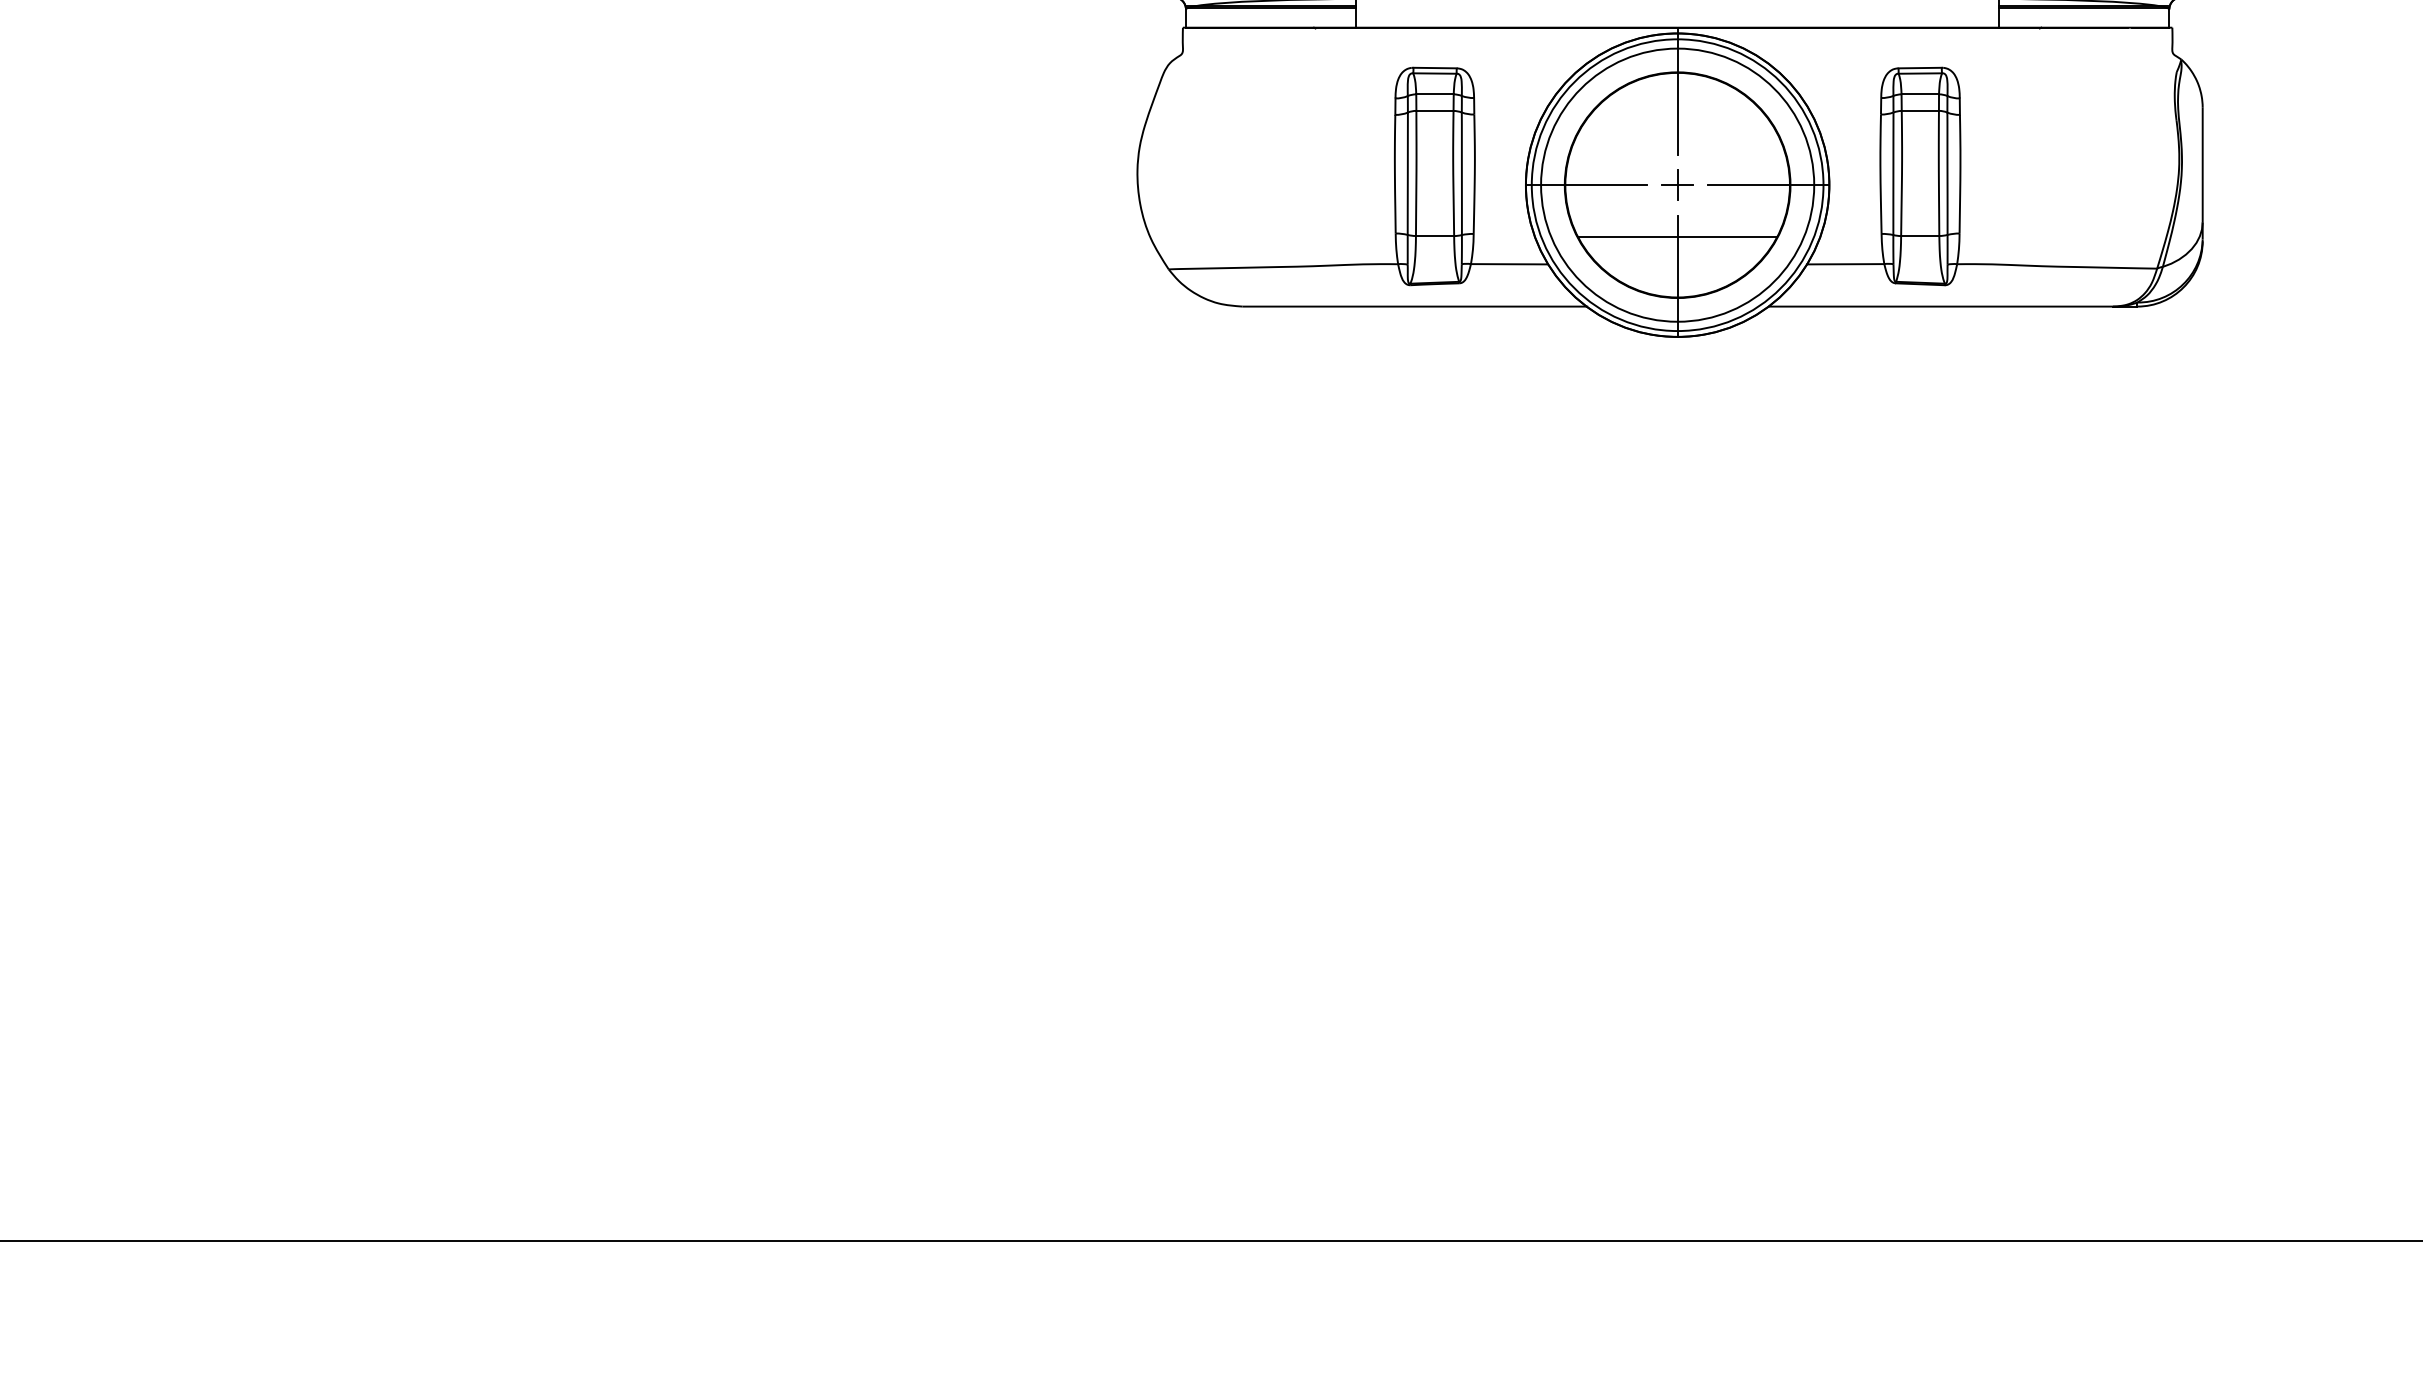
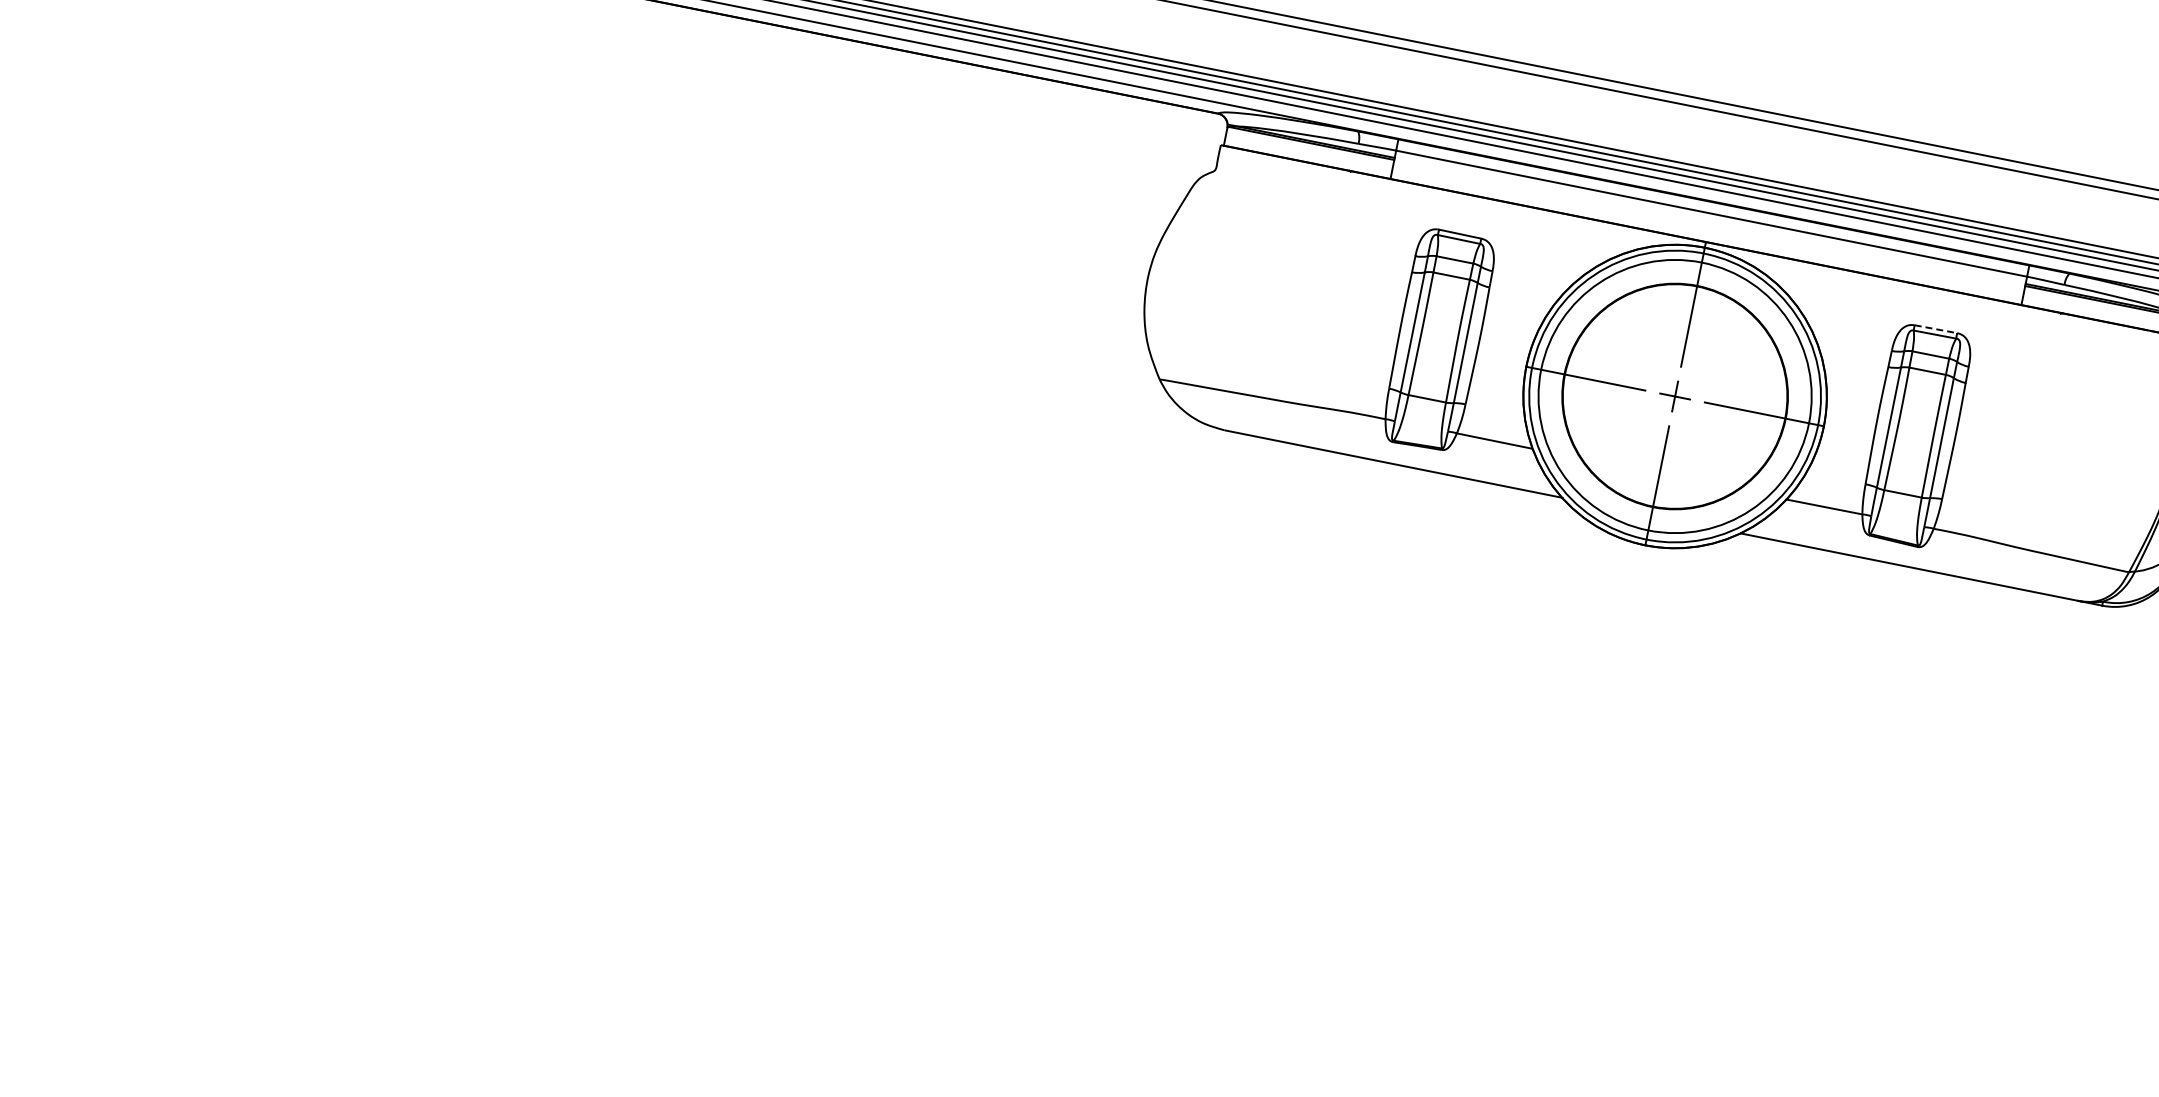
line: (1920, 68) -> (1936, 329), solid -> dashed
line: (1677, 237) -> (1664, 447), removed

